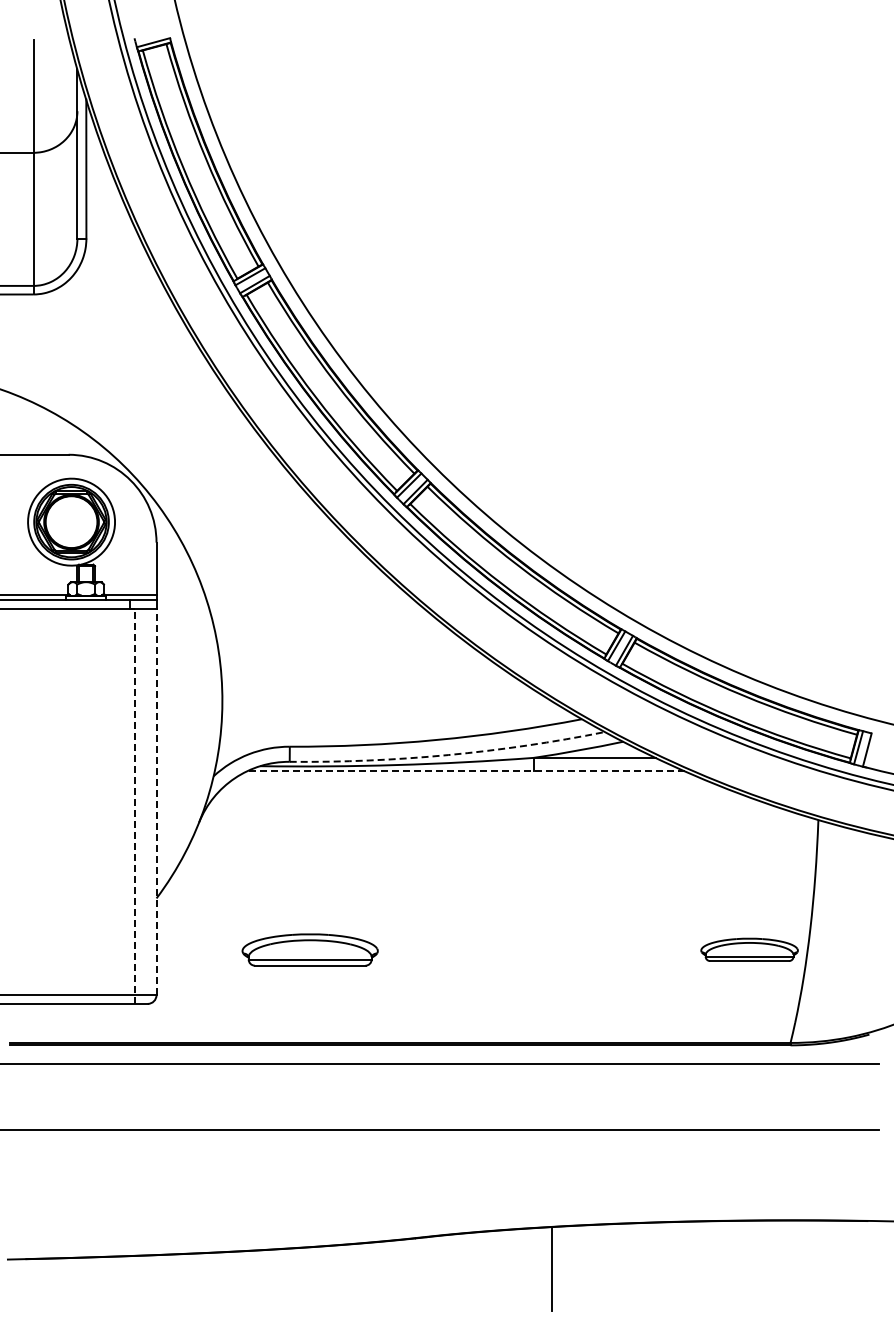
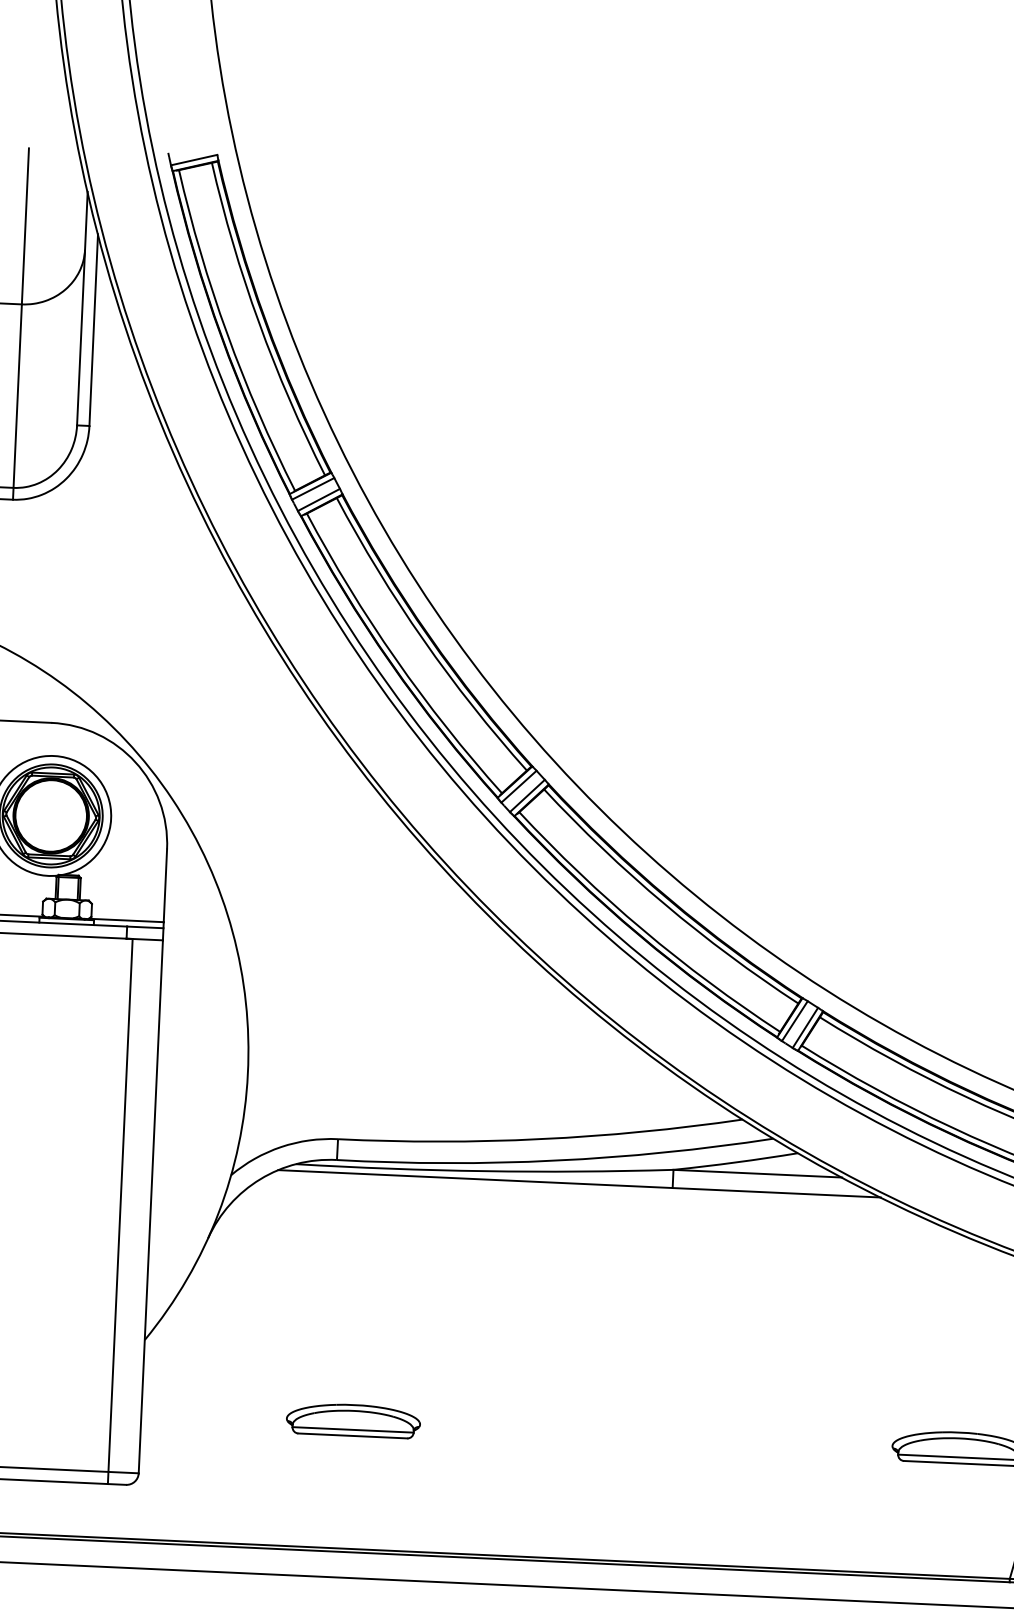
arc: (448, 755) -> (556, 1161), dashed -> solid
line: (466, 771) -> (580, 1184), dashed -> solid
line: (156, 801) -> (150, 1206), dashed -> solid
line: (134, 806) -> (120, 1211), dashed -> solid
part: (310, 949) -> (353, 1420), size x0.71

